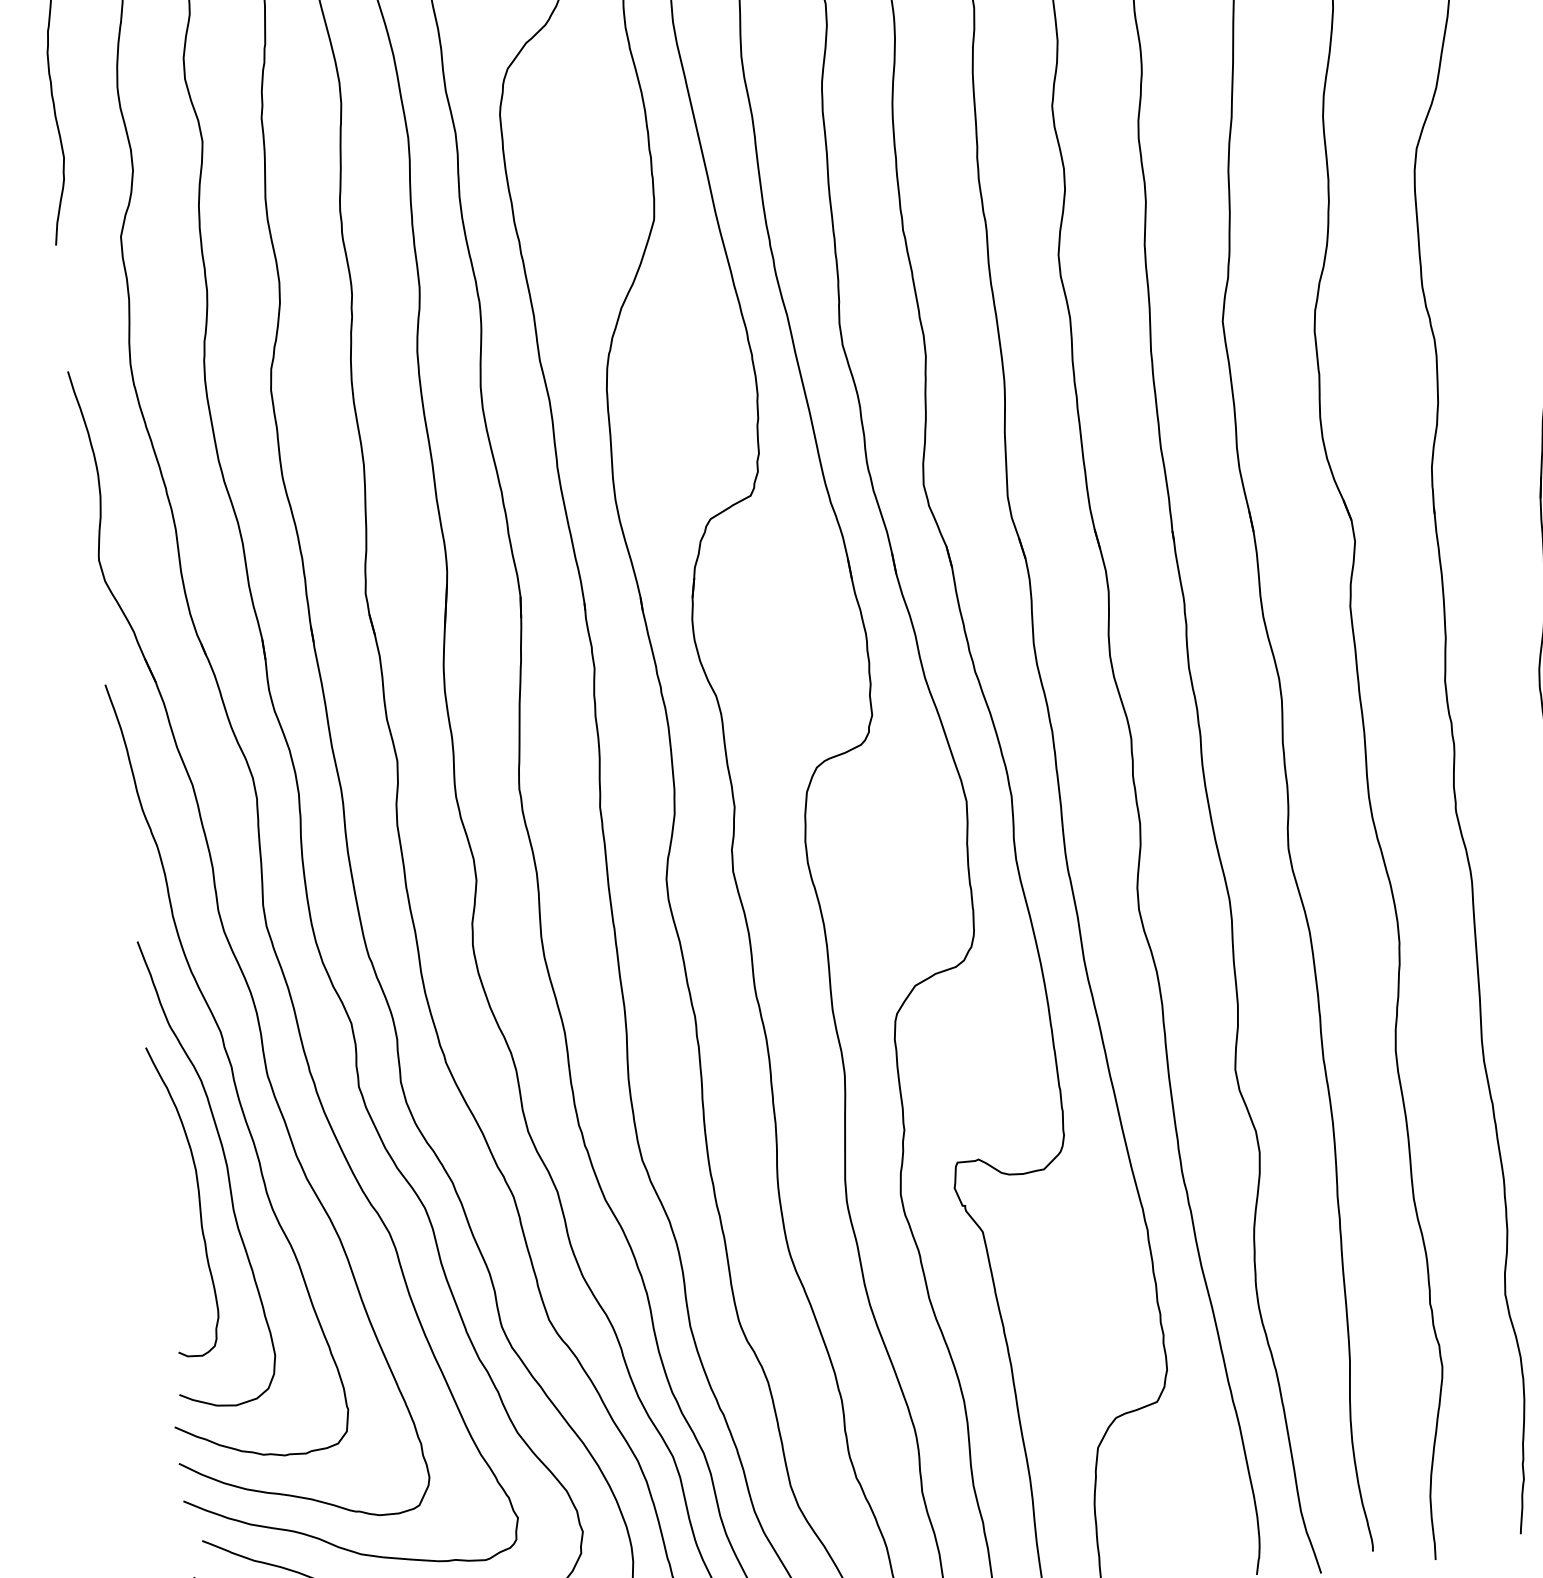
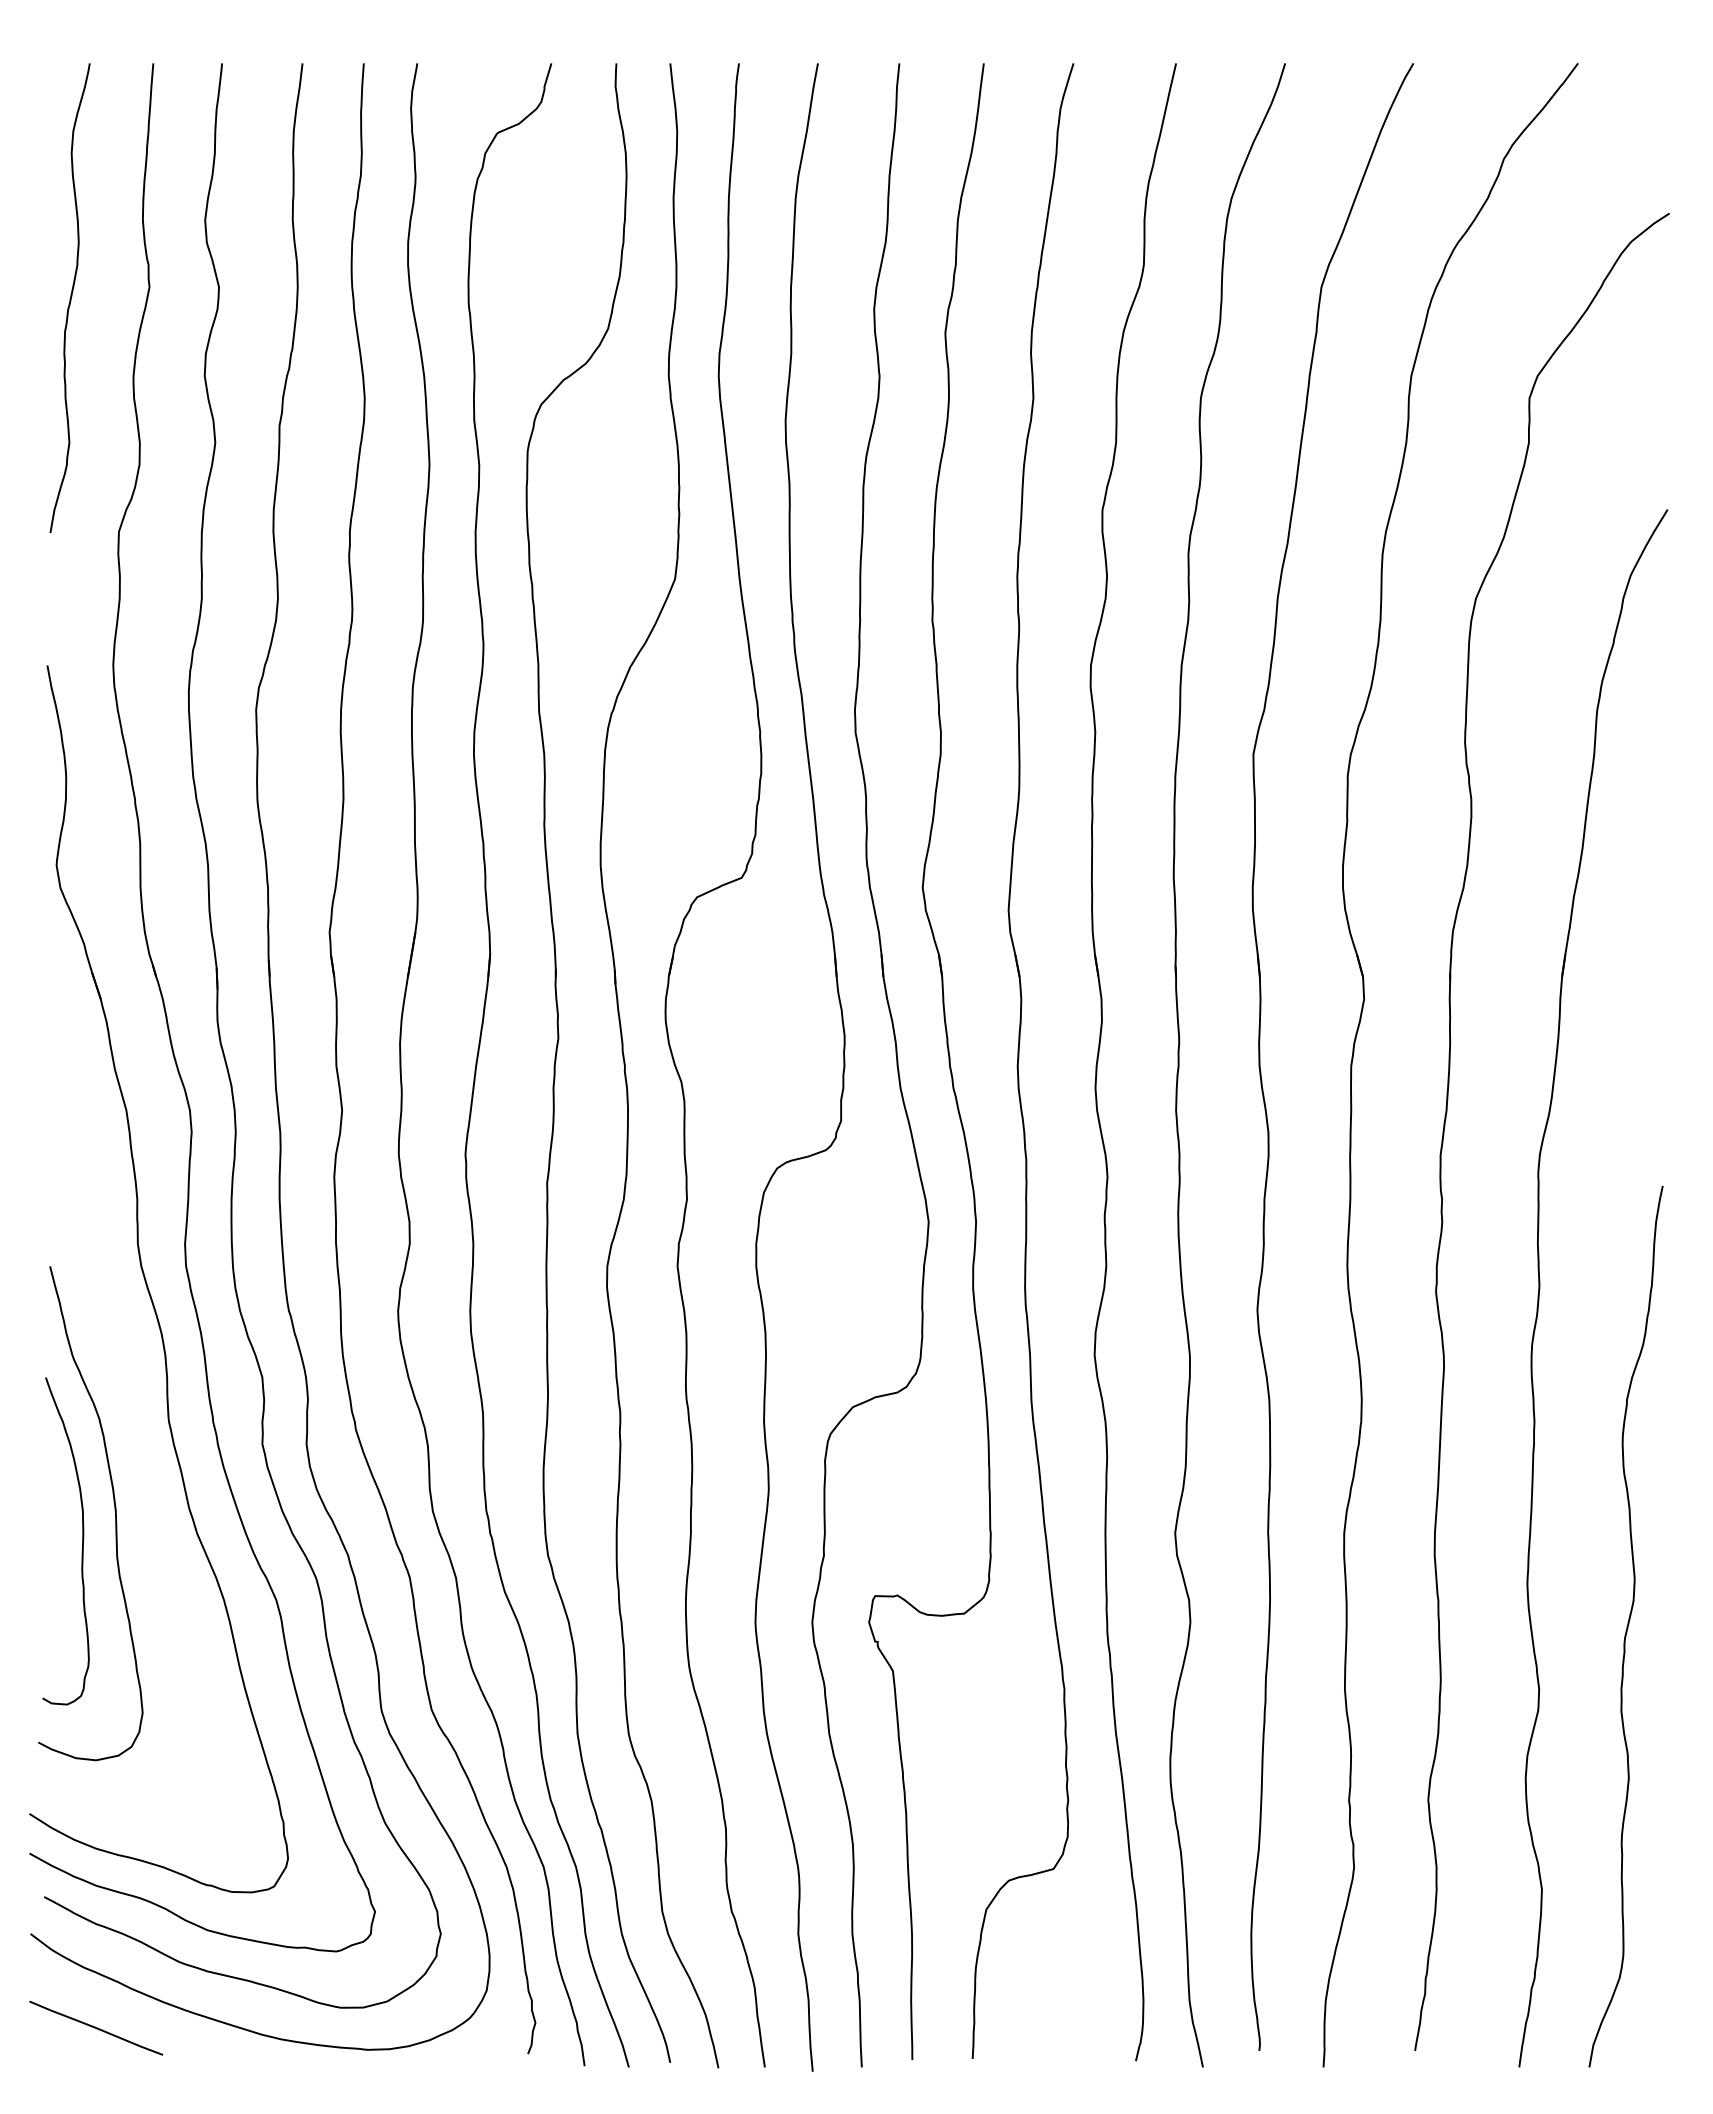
curve: (229, 1063) -> (130, 1404), removed

